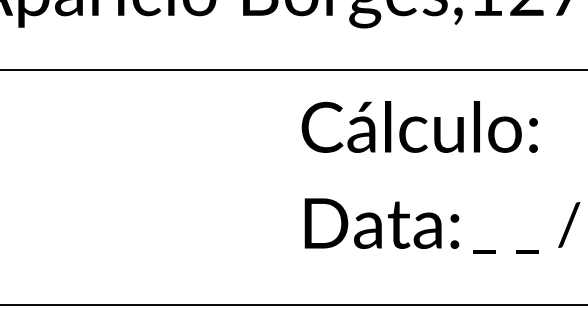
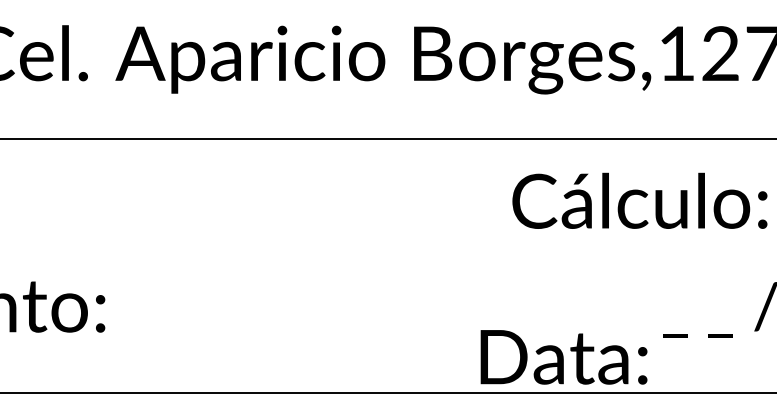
text: (419, 126) -> (639, 200), moved
text: (381, 223) -> (563, 357), moved

